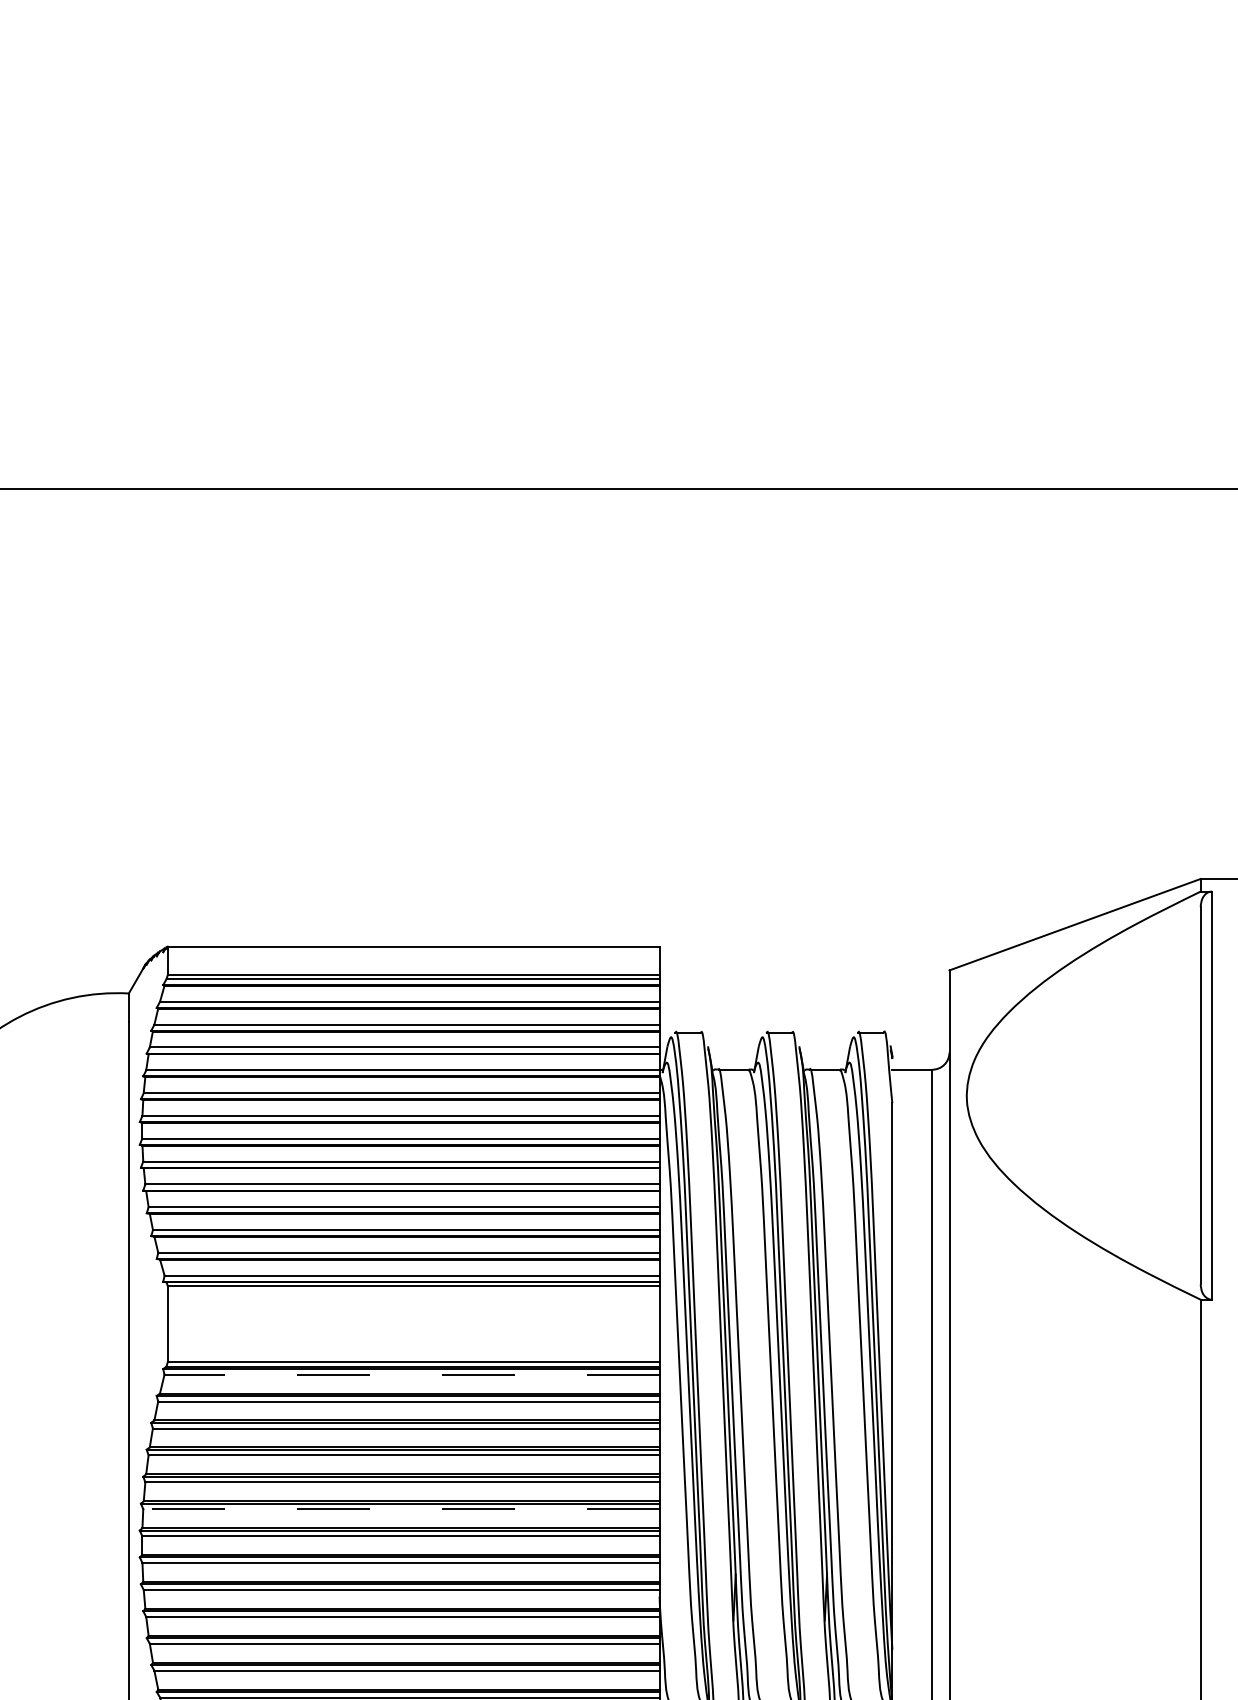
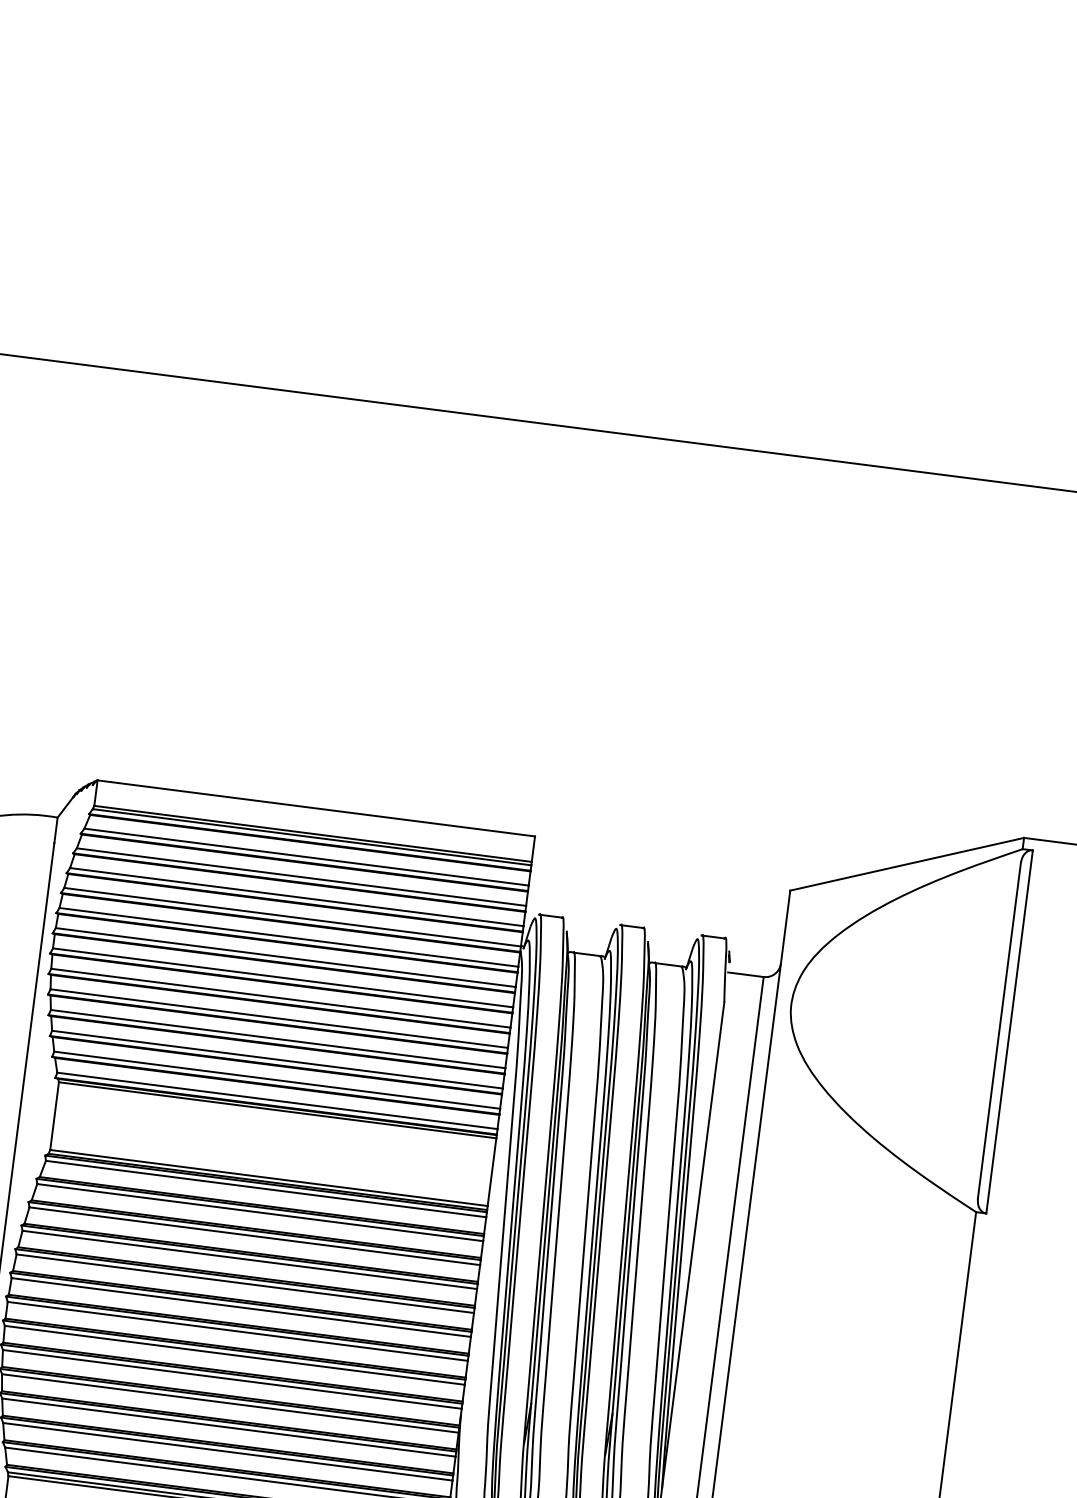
line: (412, 1374) -> (266, 1188), dashed -> solid
line: (400, 1509) -> (240, 1307), dashed -> solid

